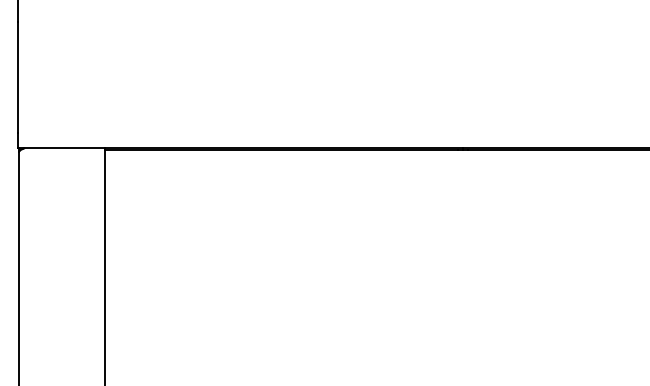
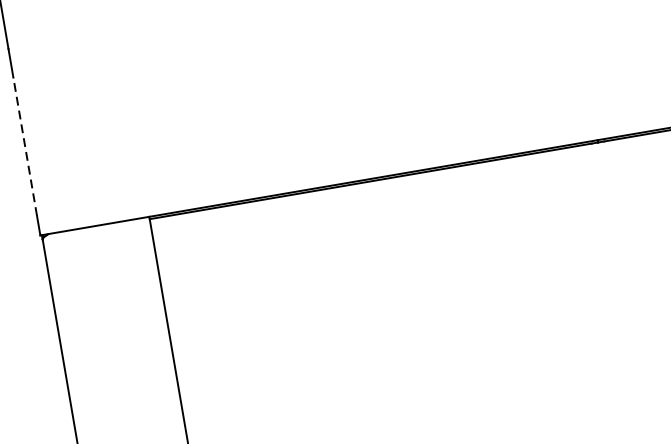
line: (18, 76) -> (25, 145), solid -> dashed

